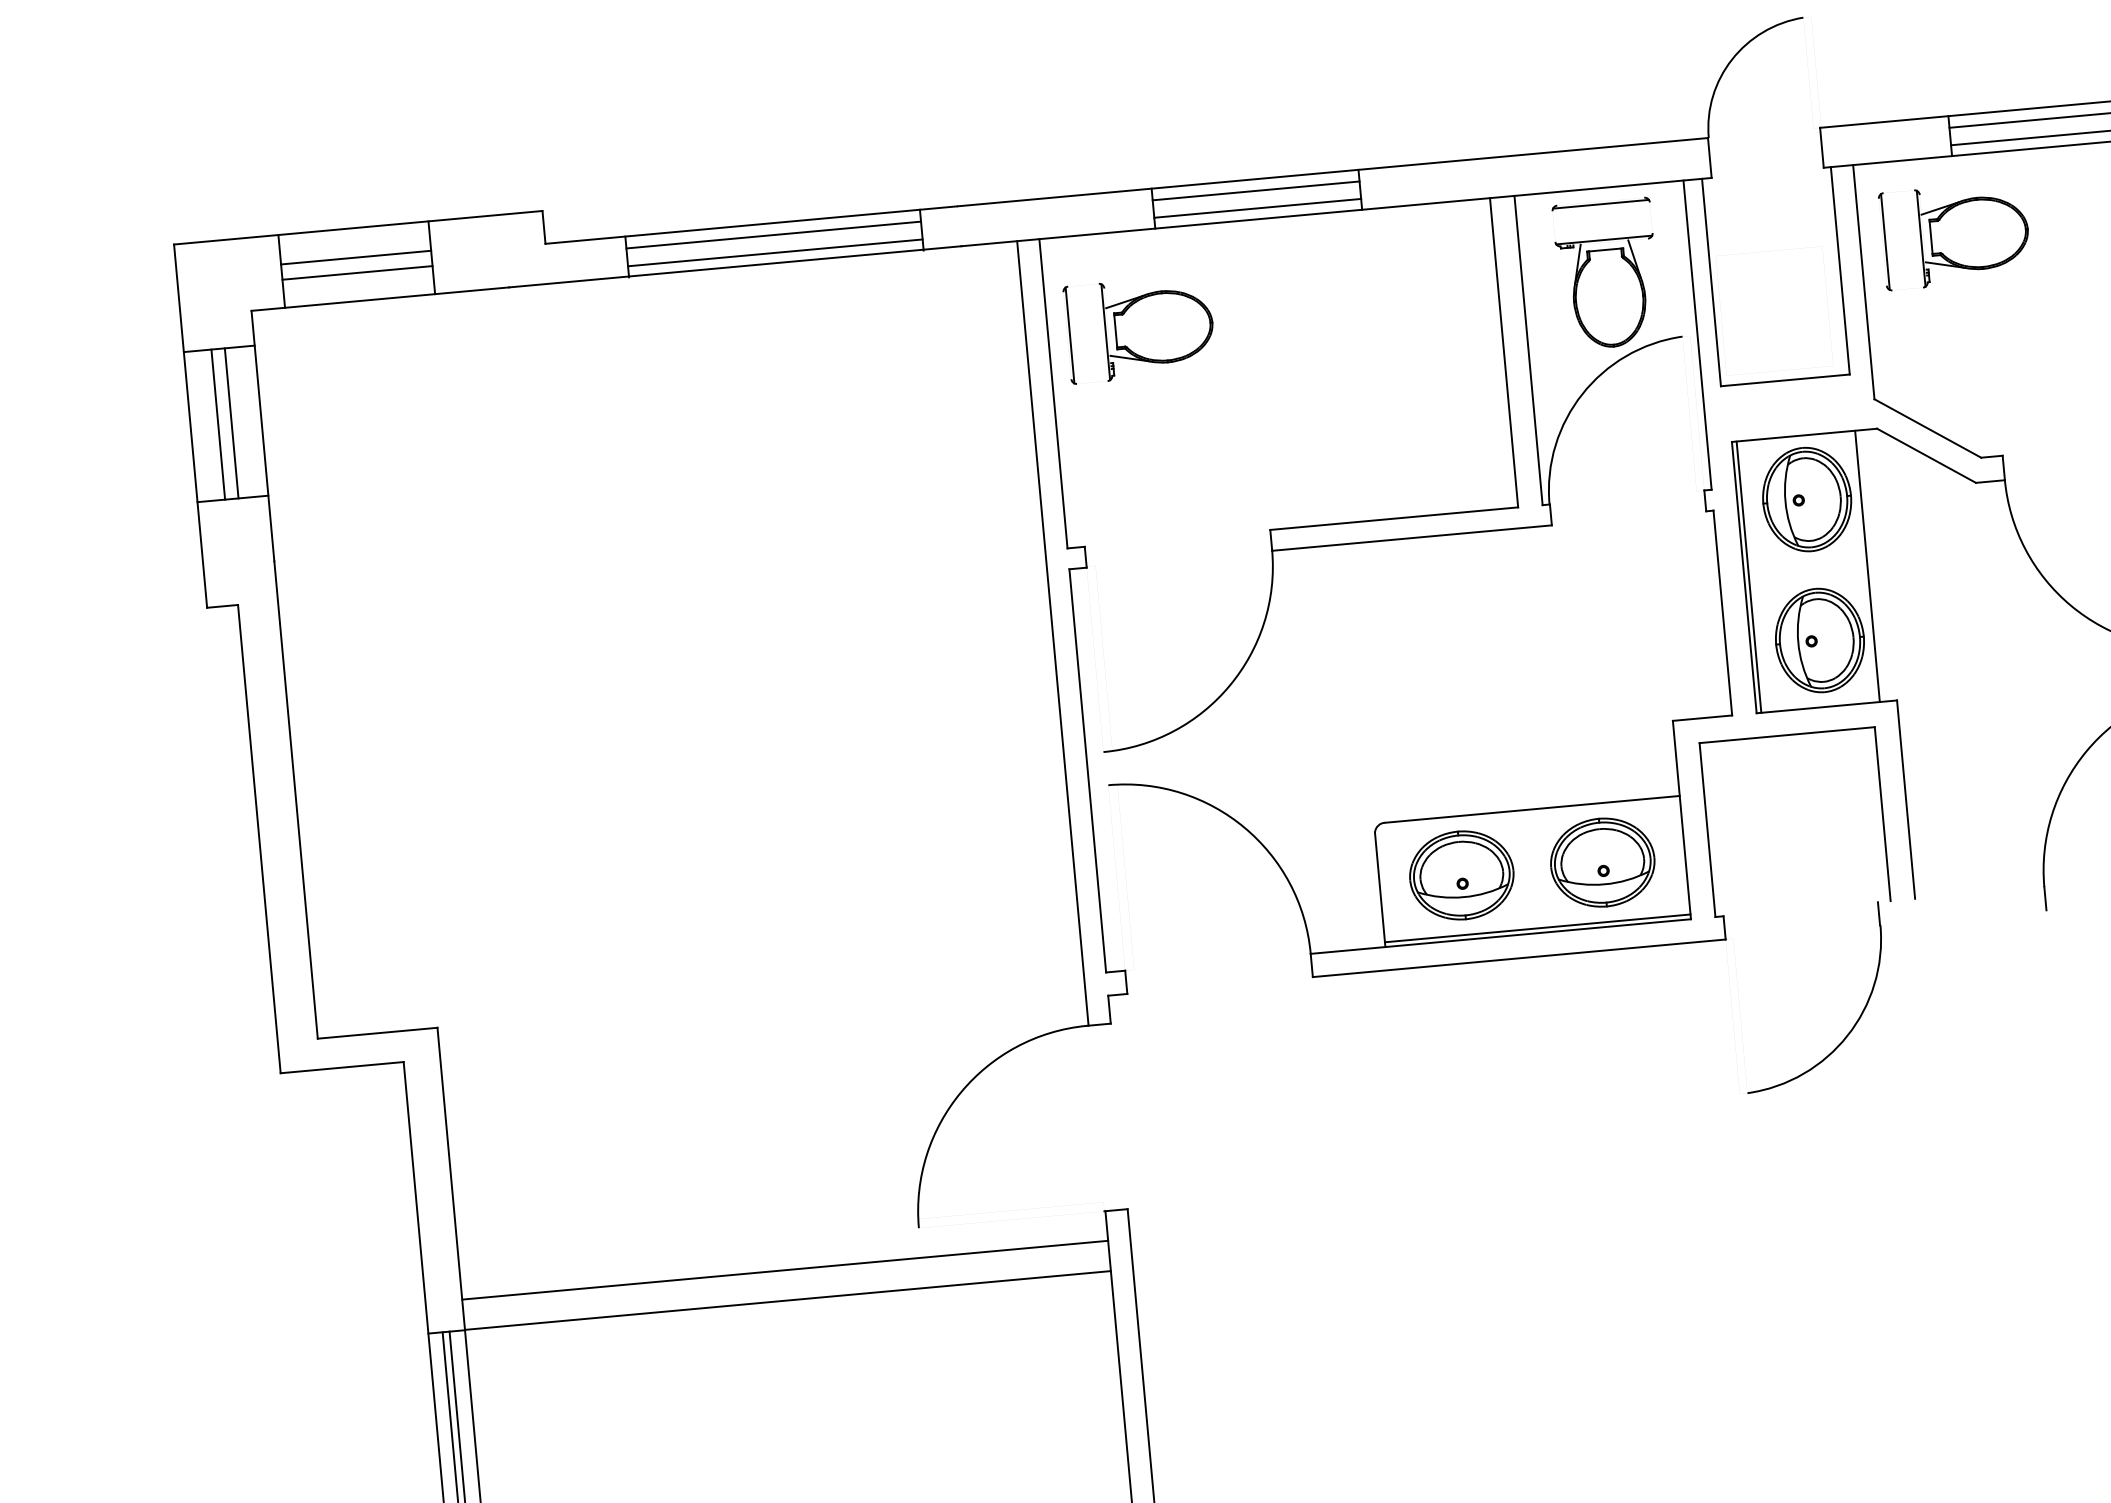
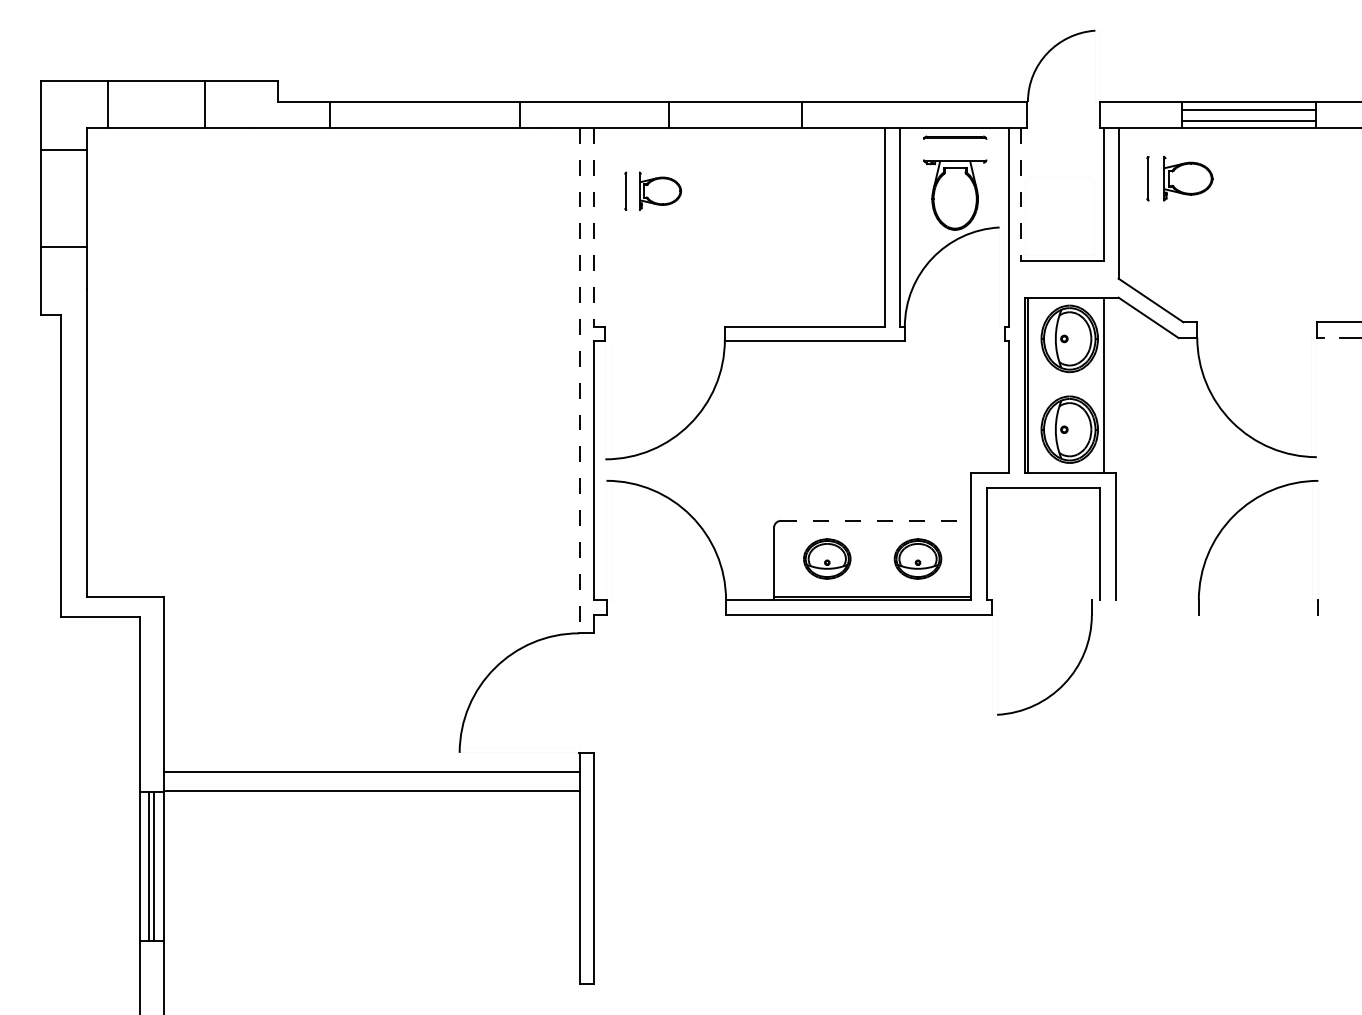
line: (1256, 190) -> (735, 109), removed
line: (1257, 207) -> (735, 120), removed
line: (773, 234) -> (424, 109), removed
part: (1954, 235) -> (1179, 178), size x0.7
line: (775, 253) -> (424, 121), removed
line: (356, 257) -> (156, 99), removed
line: (357, 272) -> (156, 109), removed
line: (1711, 282) -> (1021, 194), solid -> dashed
part: (1138, 329) -> (652, 191), size x0.6
line: (1053, 393) -> (594, 227), solid -> dashed
line: (232, 423) -> (67, 198), removed
line: (218, 424) -> (58, 198), removed
line: (1052, 633) -> (579, 380), solid -> dashed
line: (1532, 808) -> (876, 520), solid -> dashed
part: (1601, 861) -> (917, 558), size x0.7
part: (1462, 874) -> (827, 558), size x0.7

